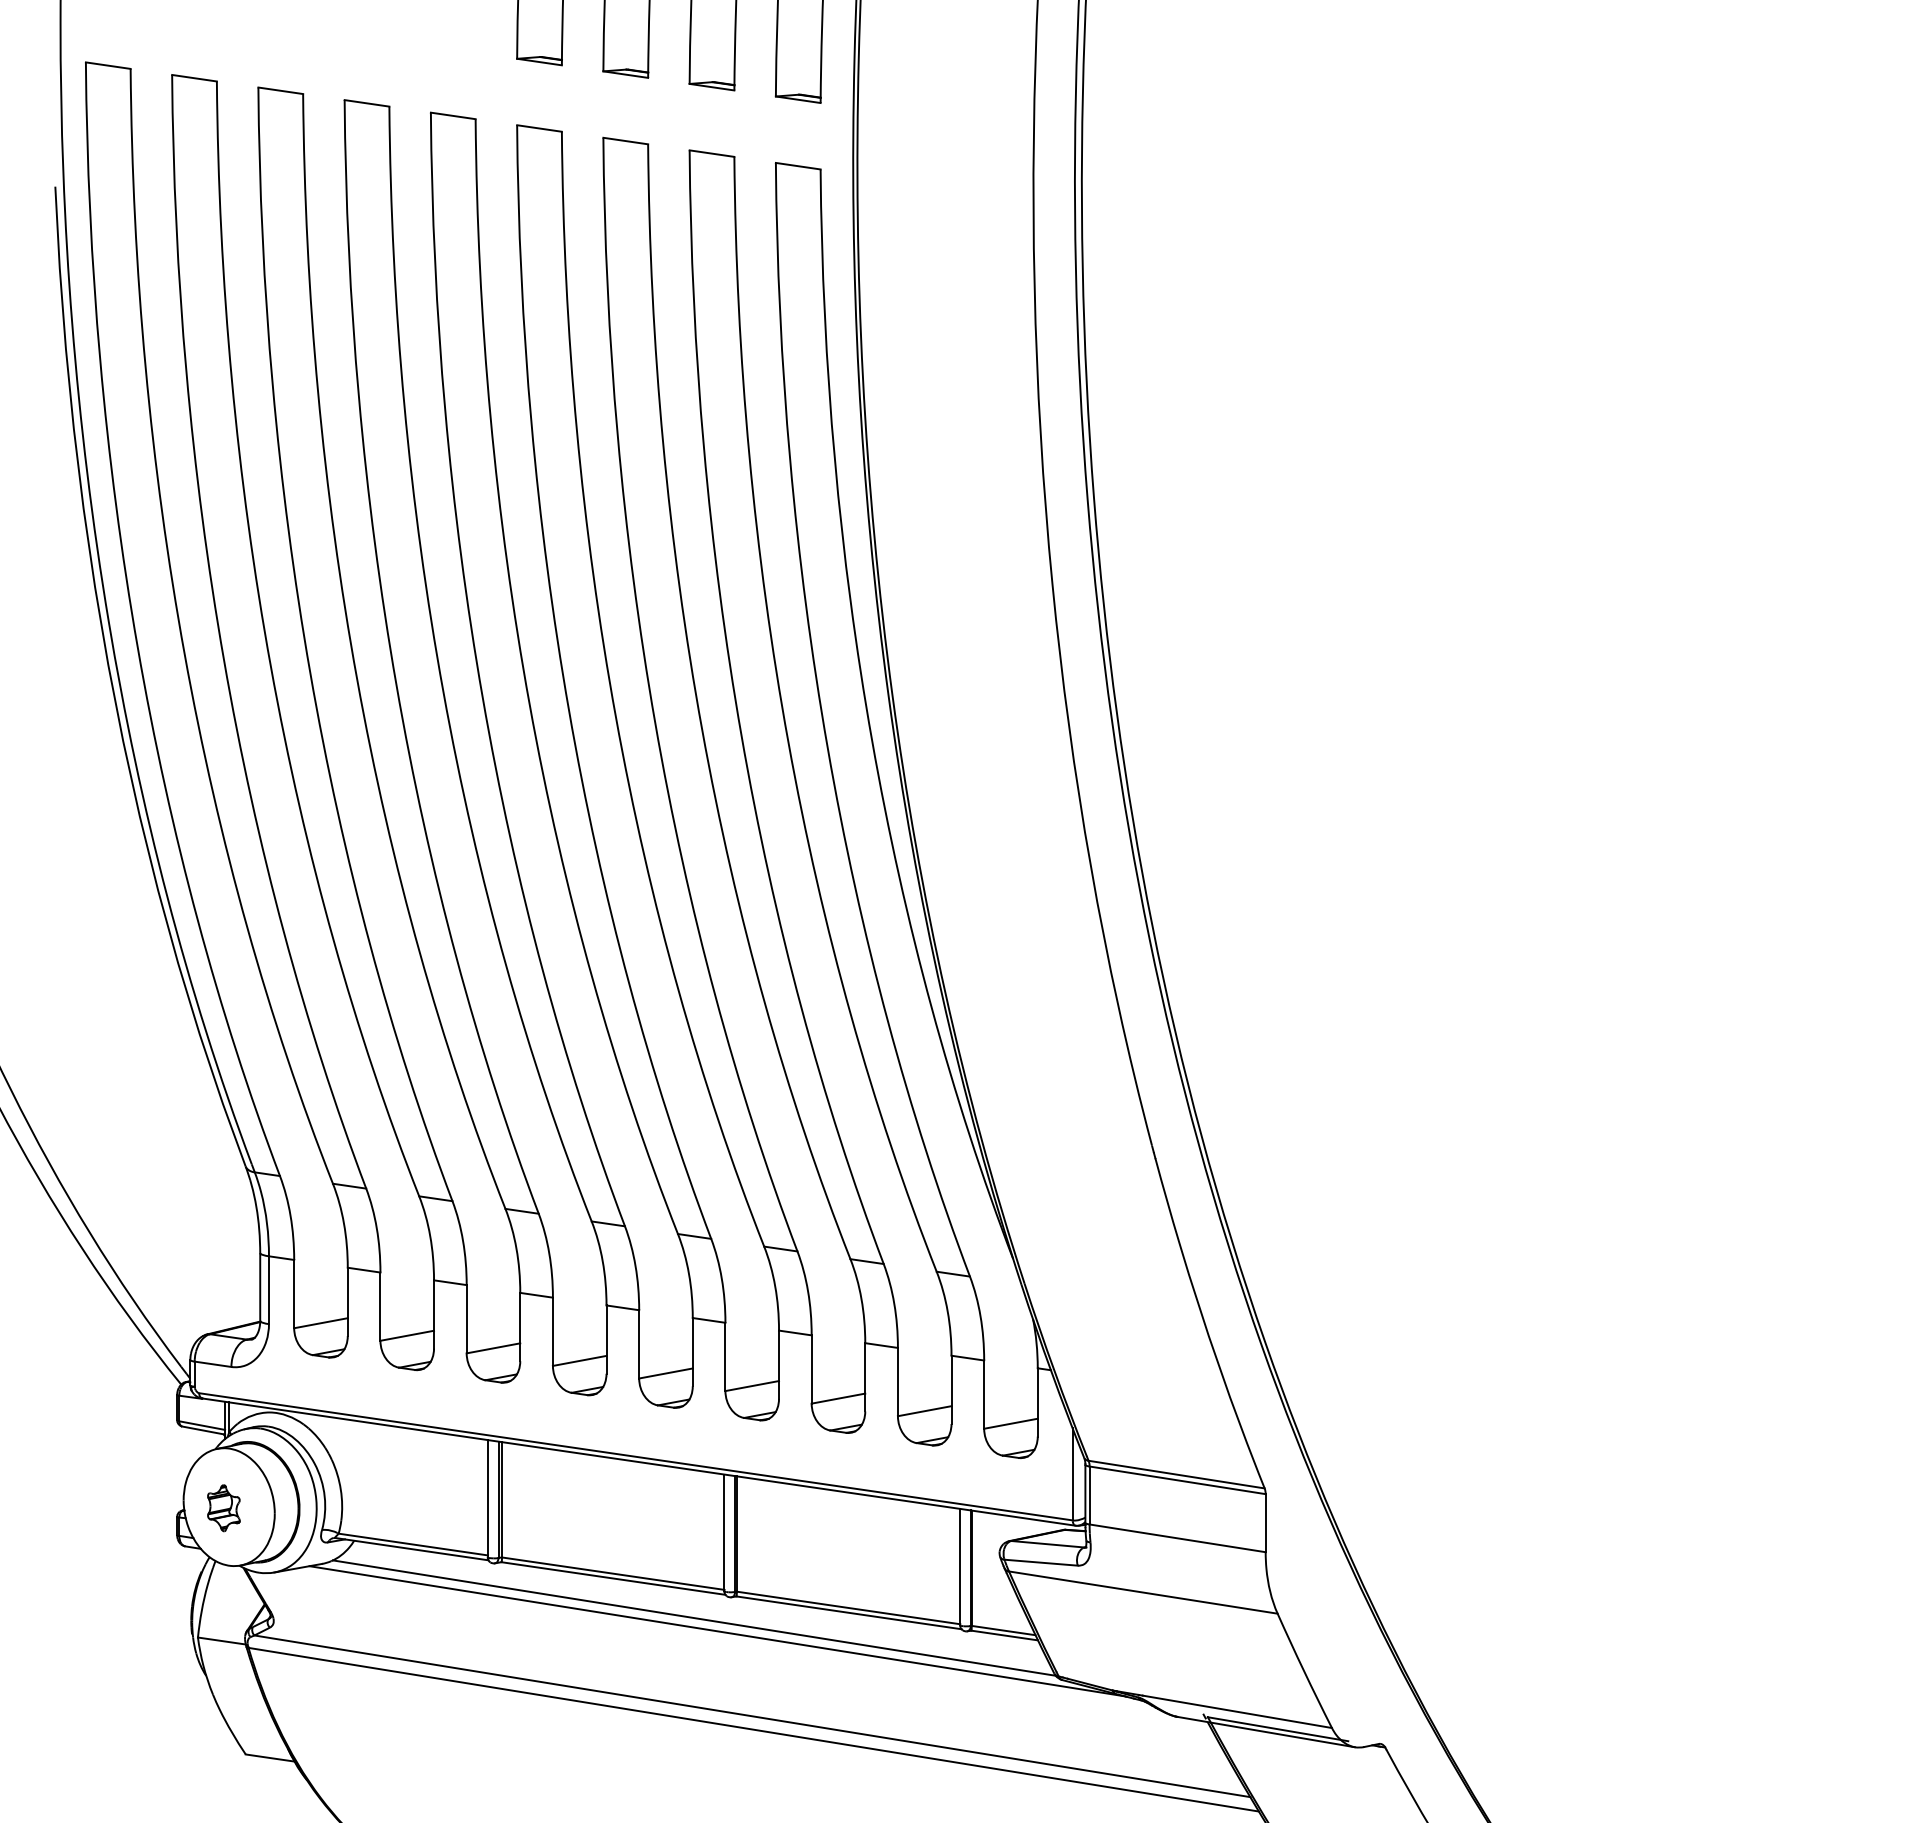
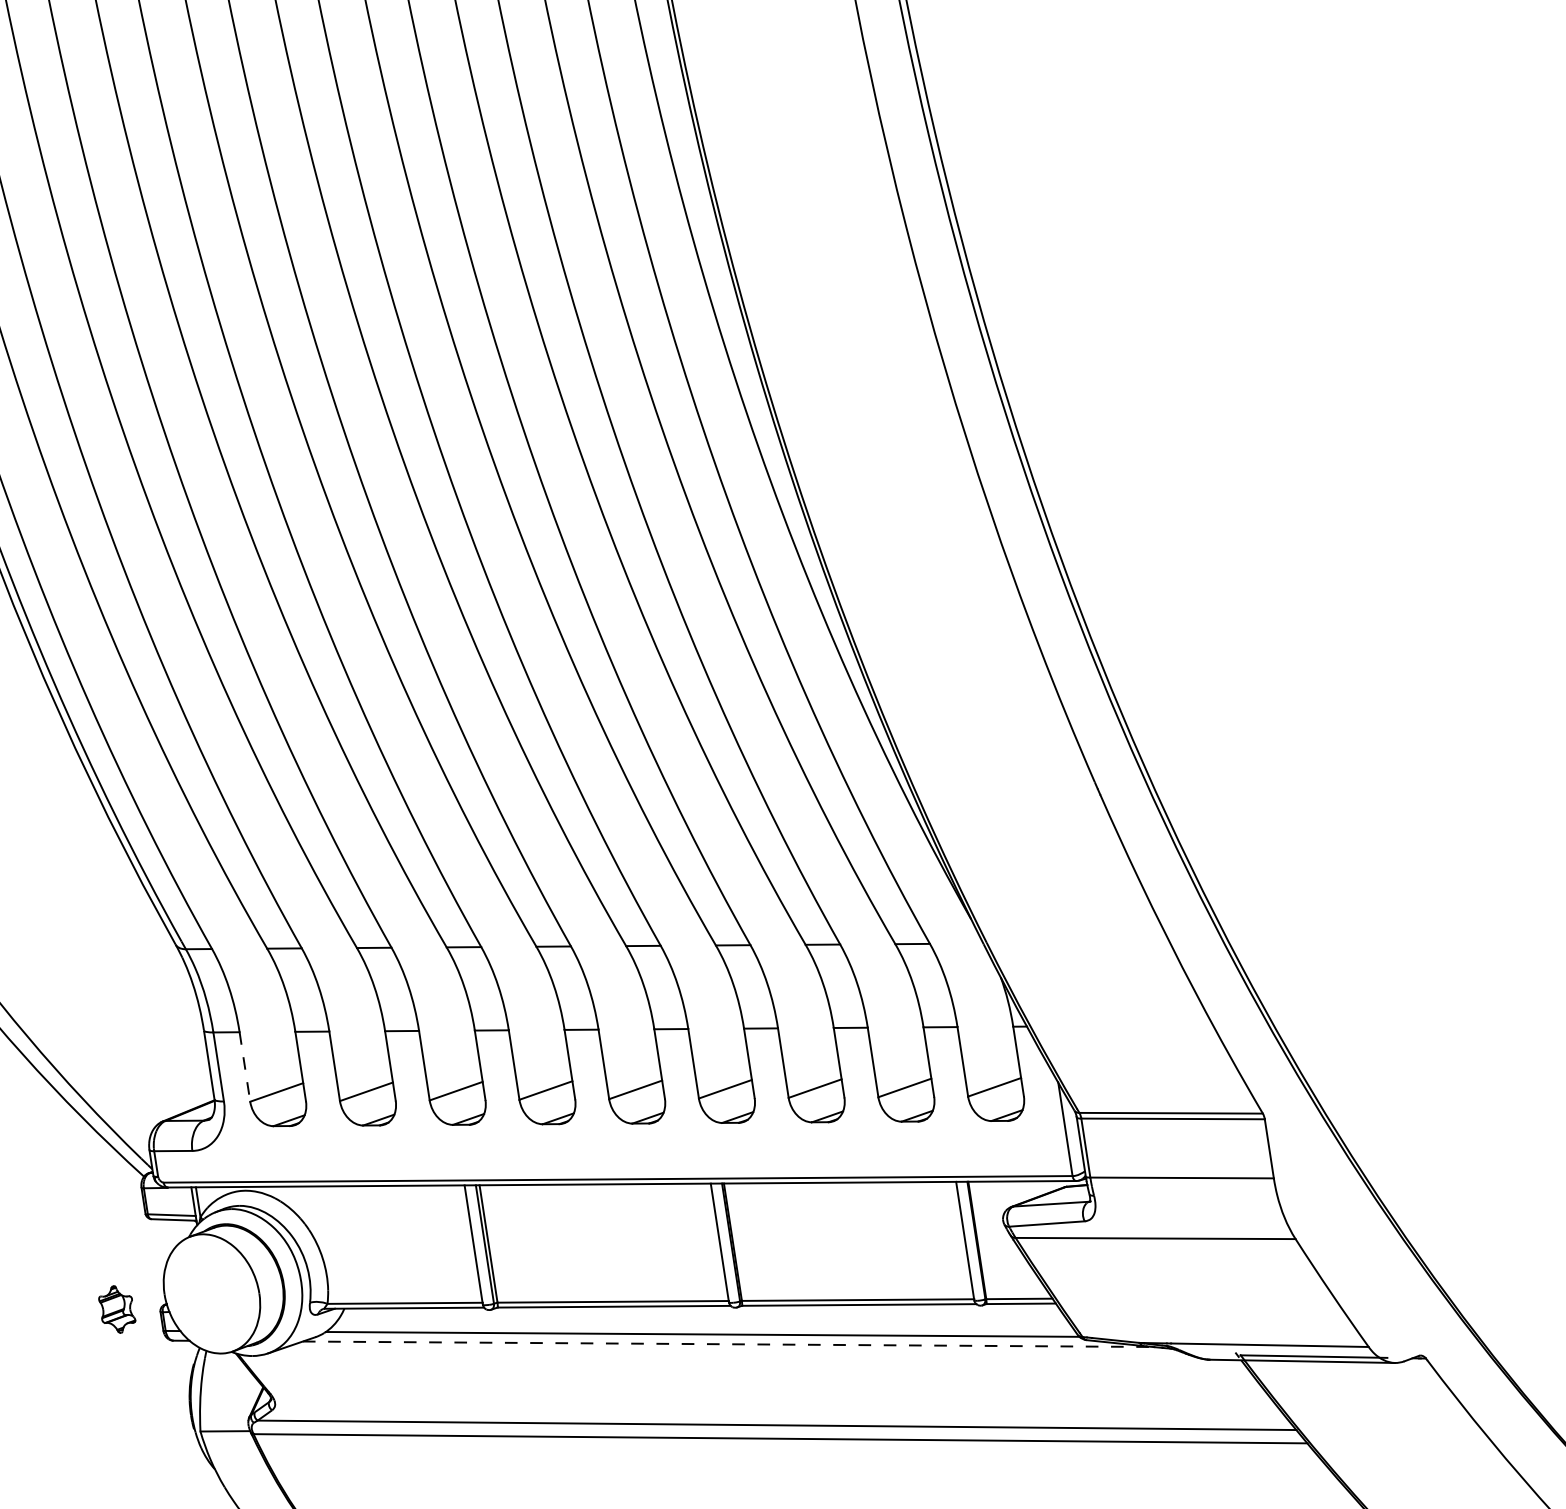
line: (294, 1294) -> (245, 1067), solid -> dashed
part: (223, 1508) -> (116, 1309), moved
line: (717, 1631) -> (728, 1344), solid -> dashed

